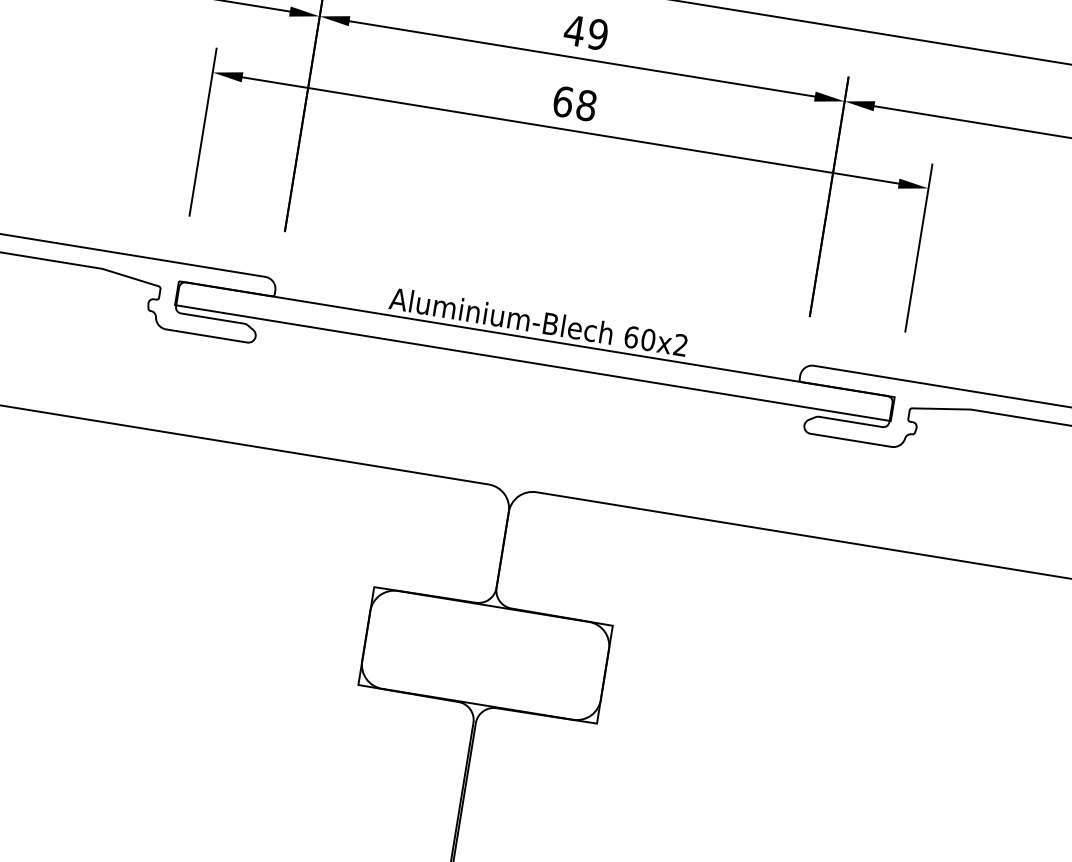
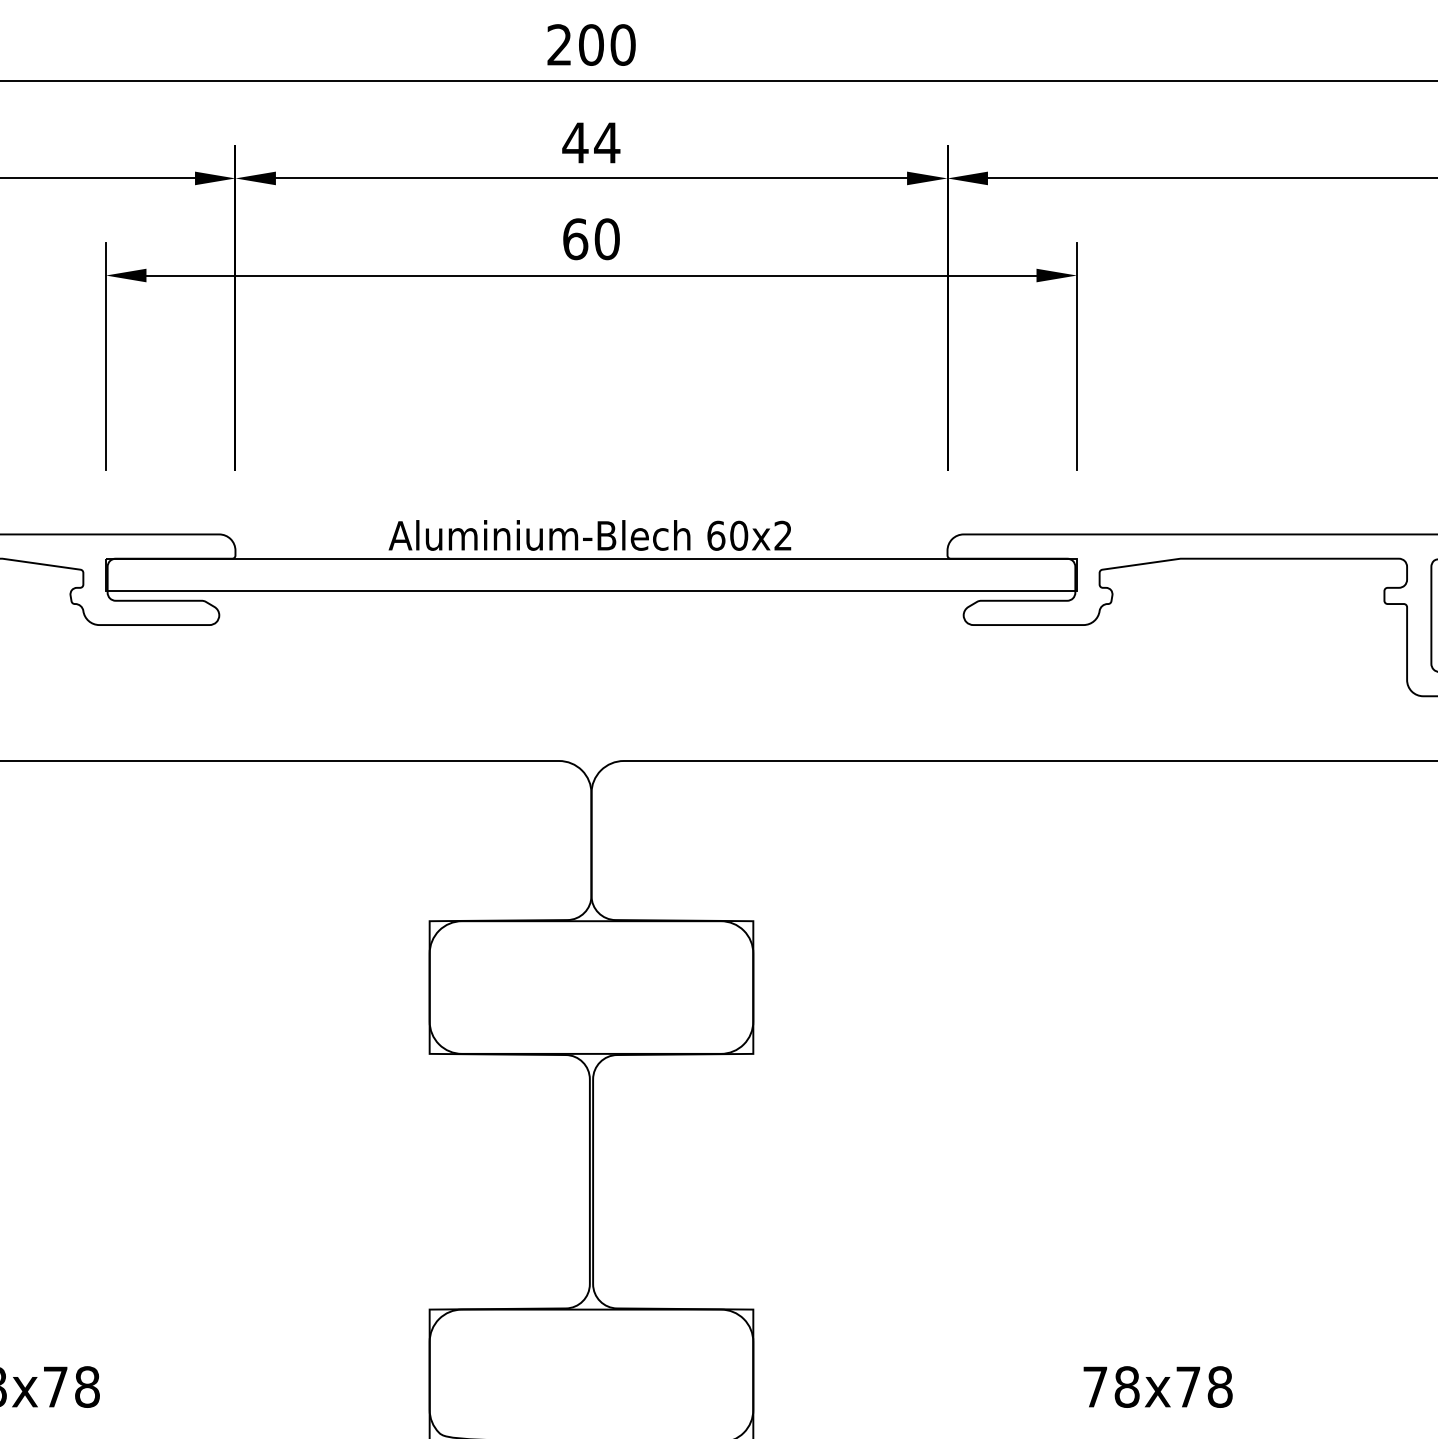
text: (598, 34) -> (607, 142), 49 -> 44
text: (586, 104) -> (606, 238), 68 -> 60

